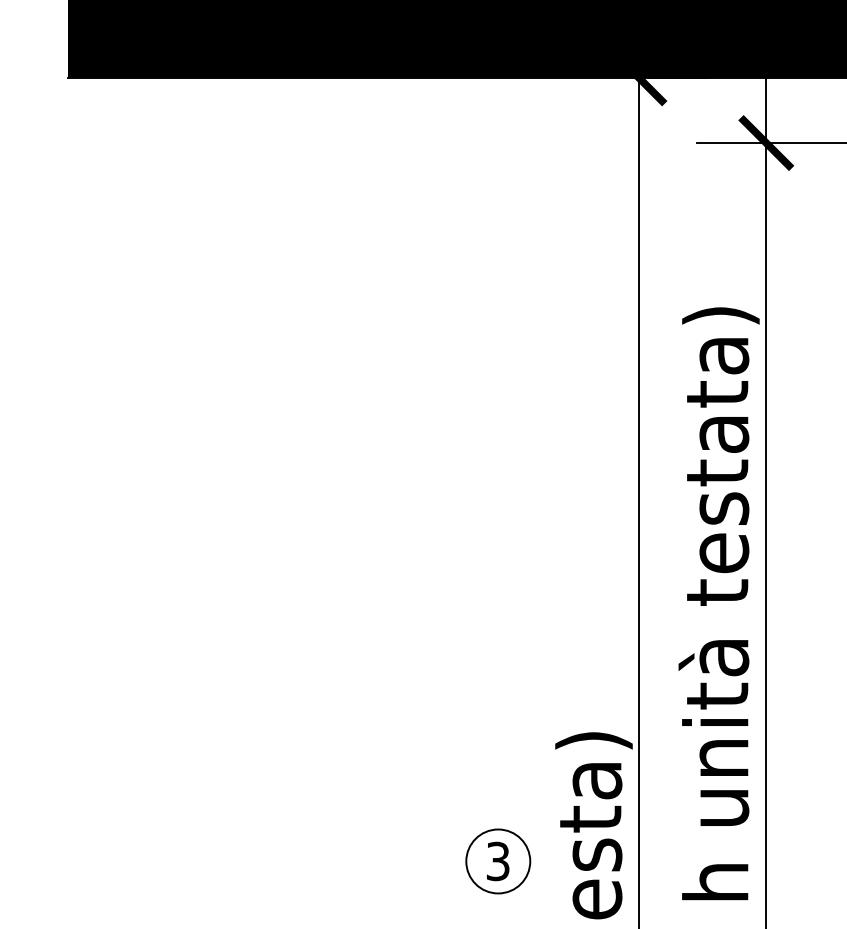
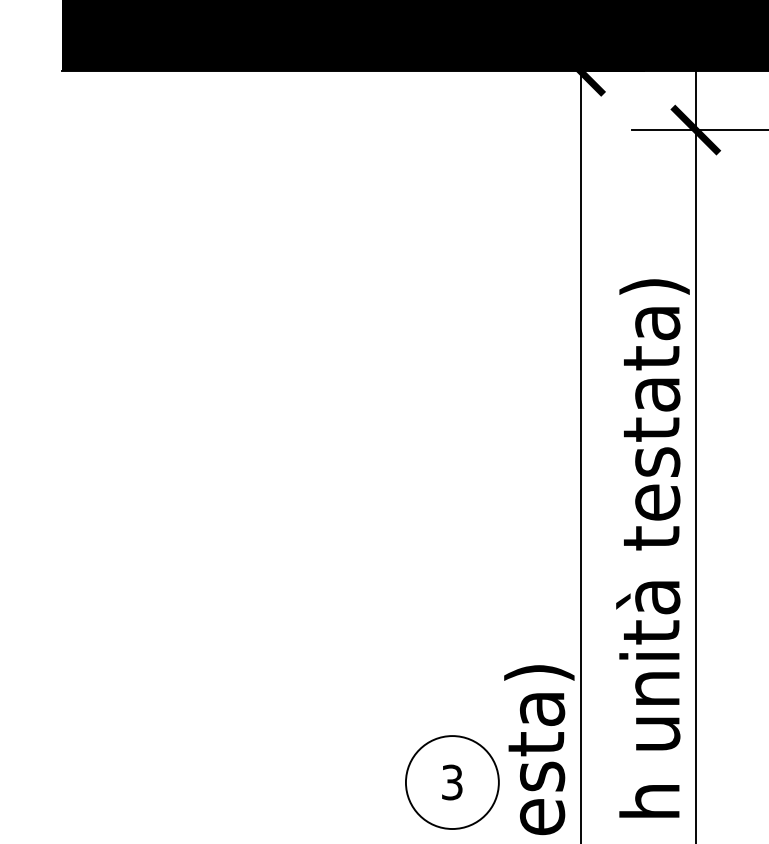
circle: (498, 861) -> (452, 782), size x1.6

